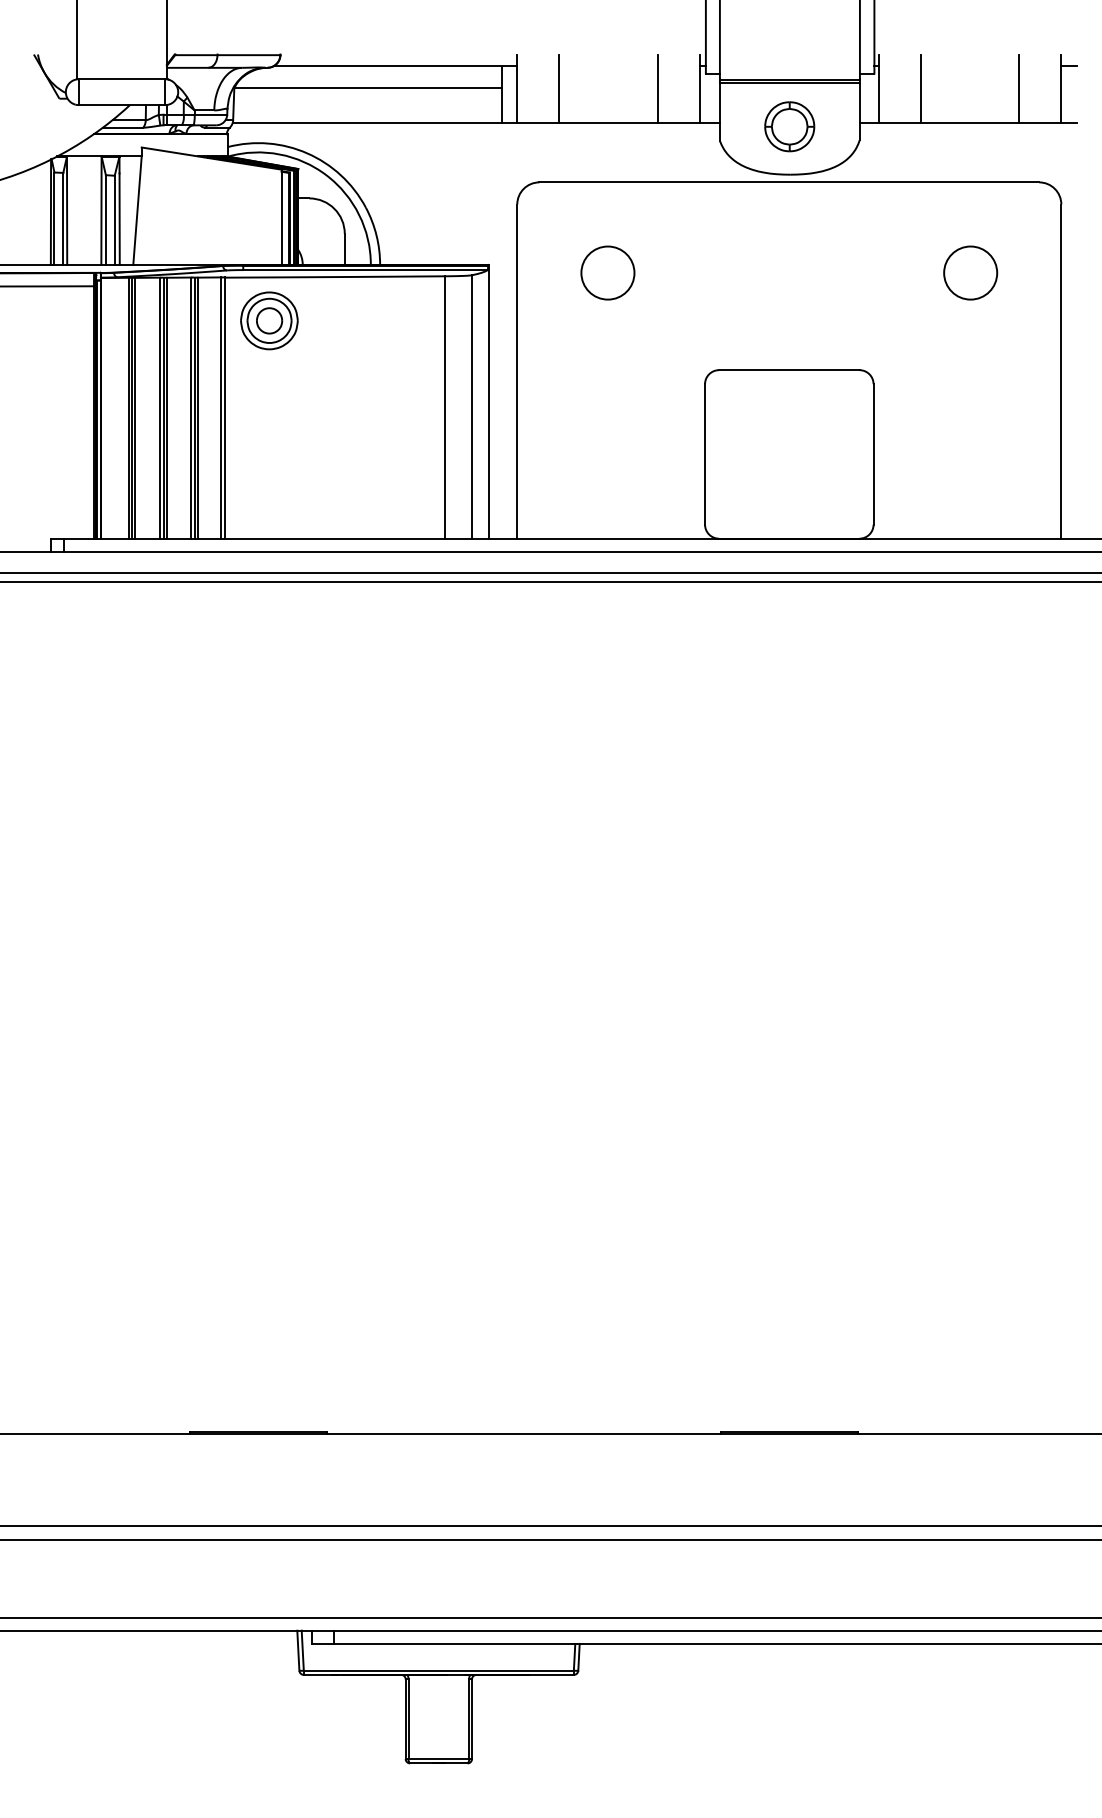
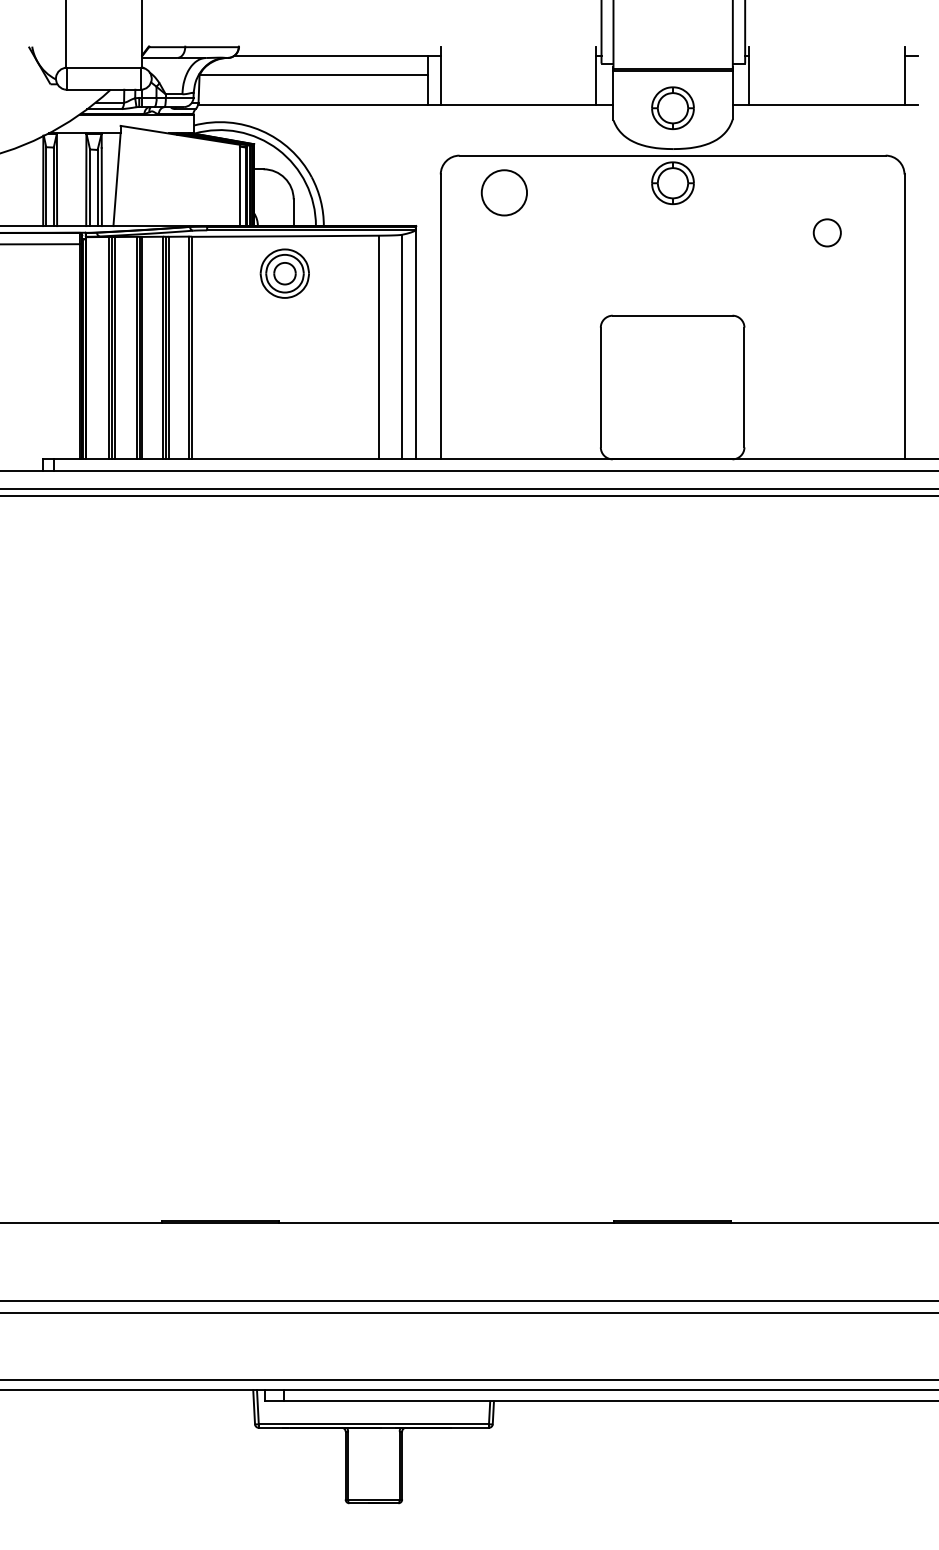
line: (559, 88) -> (476, 75), removed
line: (657, 88) -> (560, 75), removed
line: (920, 88) -> (784, 75), removed
line: (1019, 88) -> (868, 75), removed
part: (789, 214) -> (672, 183), added
circle: (607, 272) -> (504, 192), moved
circle: (970, 272) -> (827, 232), size x0.6
part: (269, 320) -> (284, 273), moved

